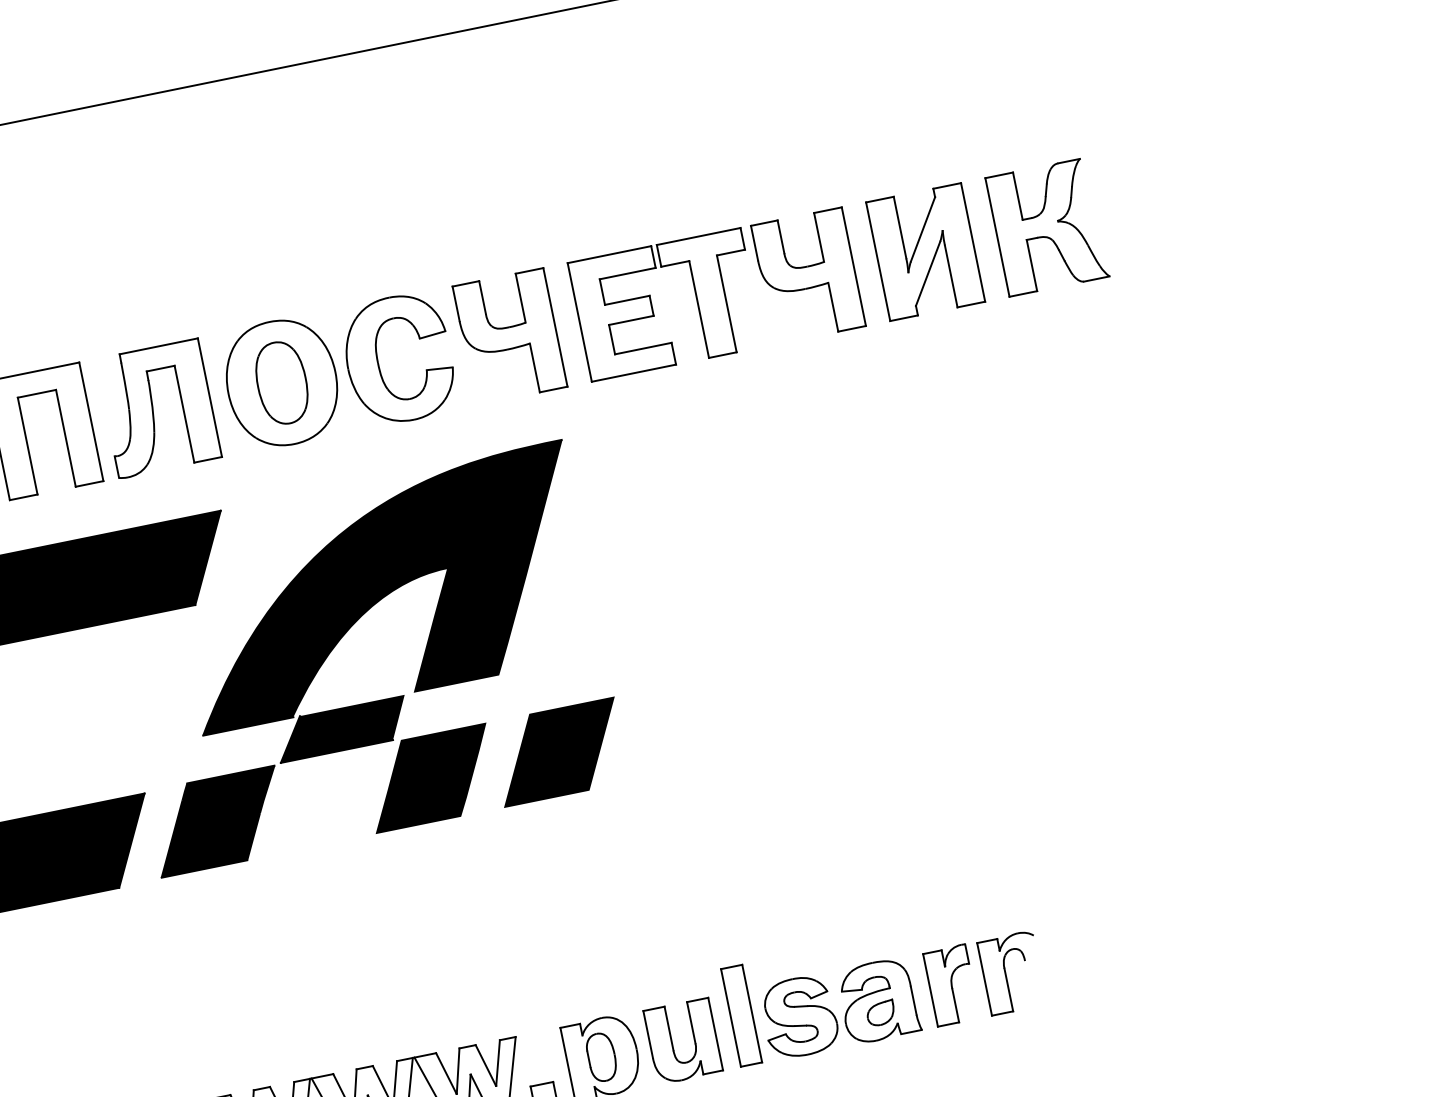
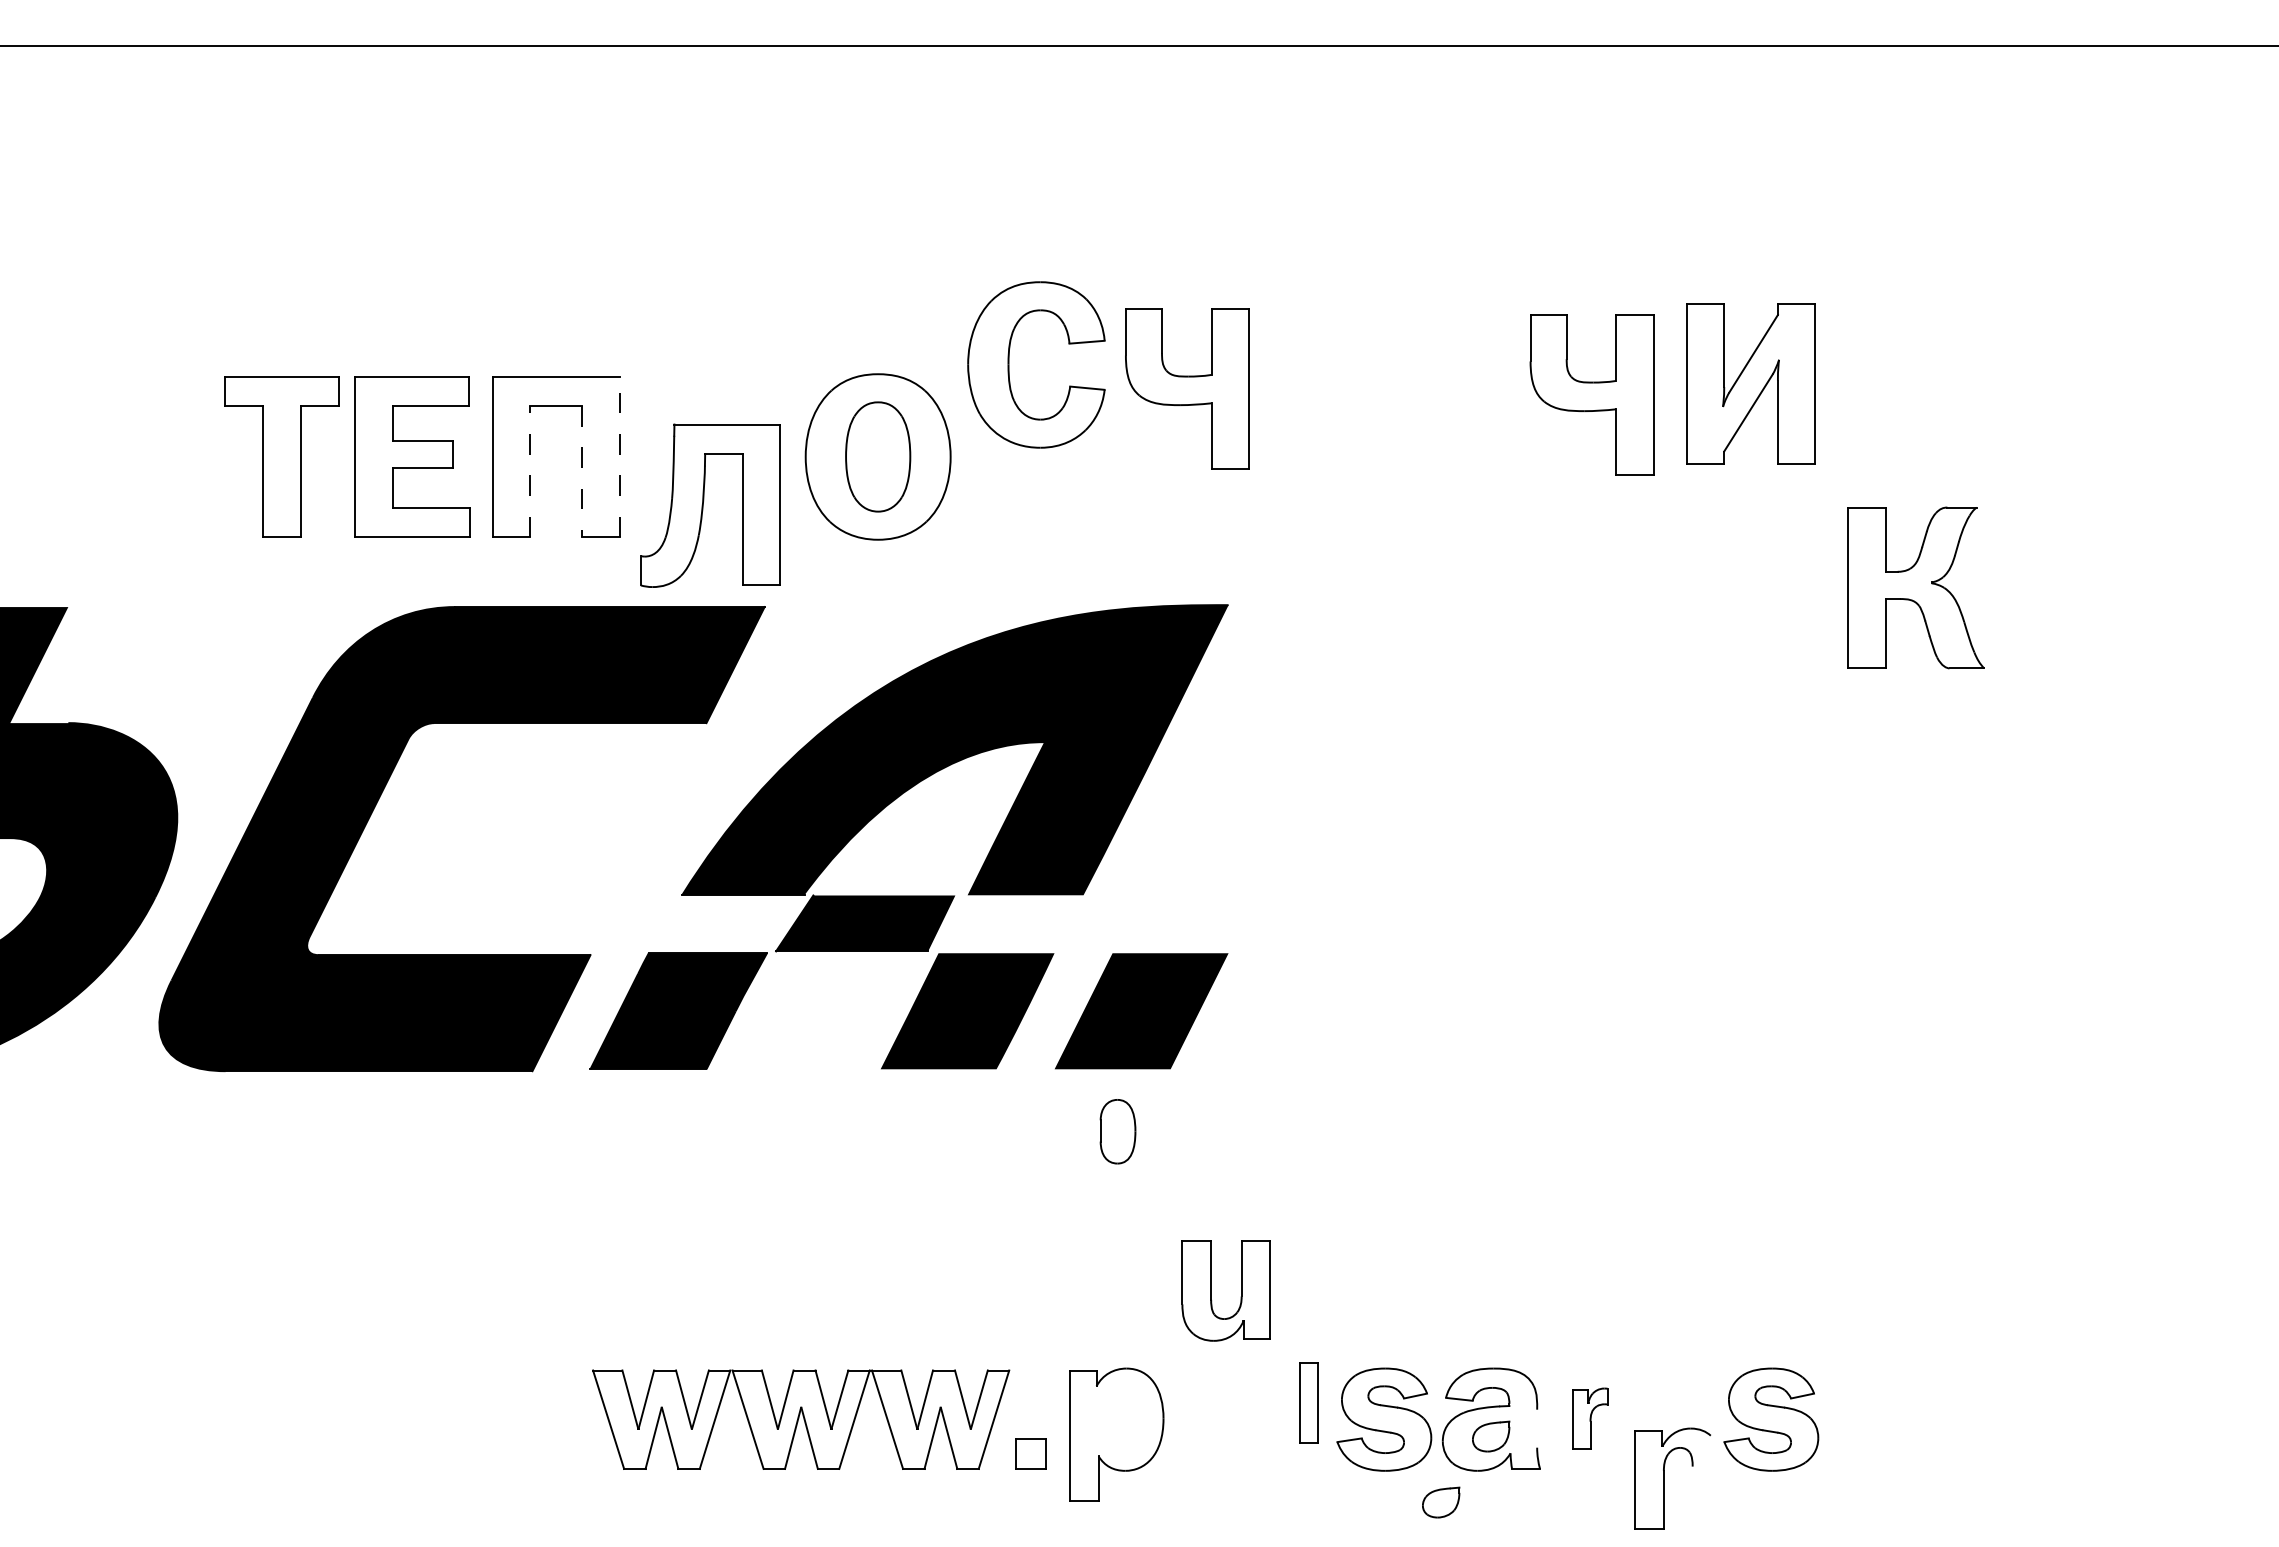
part: (1046, 227) -> (1915, 587), moved
part: (925, 251) -> (1750, 383), moved
part: (807, 275) -> (1591, 394), moved
part: (652, 307) -> (1380, 456), removed
part: (510, 336) -> (1187, 388), moved
part: (378, 362) -> (1009, 364), moved
part: (153, 409) -> (703, 505), moved
line: (91, 421) -> (619, 456), solid -> dashed
line: (66, 438) -> (582, 471), solid -> dashed
line: (27, 445) -> (530, 471), solid -> dashed
part: (1085, 958) -> (1771, 1419), added
part: (1006, 974) -> (1664, 1478), moved
part: (951, 985) -> (1590, 1418), size x0.6
line: (913, 1000) -> (1537, 1428), removed
part: (741, 1015) -> (1308, 1402), size x0.6
part: (672, 1043) -> (1211, 1290), moved
part: (601, 1057) -> (1117, 1131), moved
part: (854, 1069) -> (1441, 1502), added

